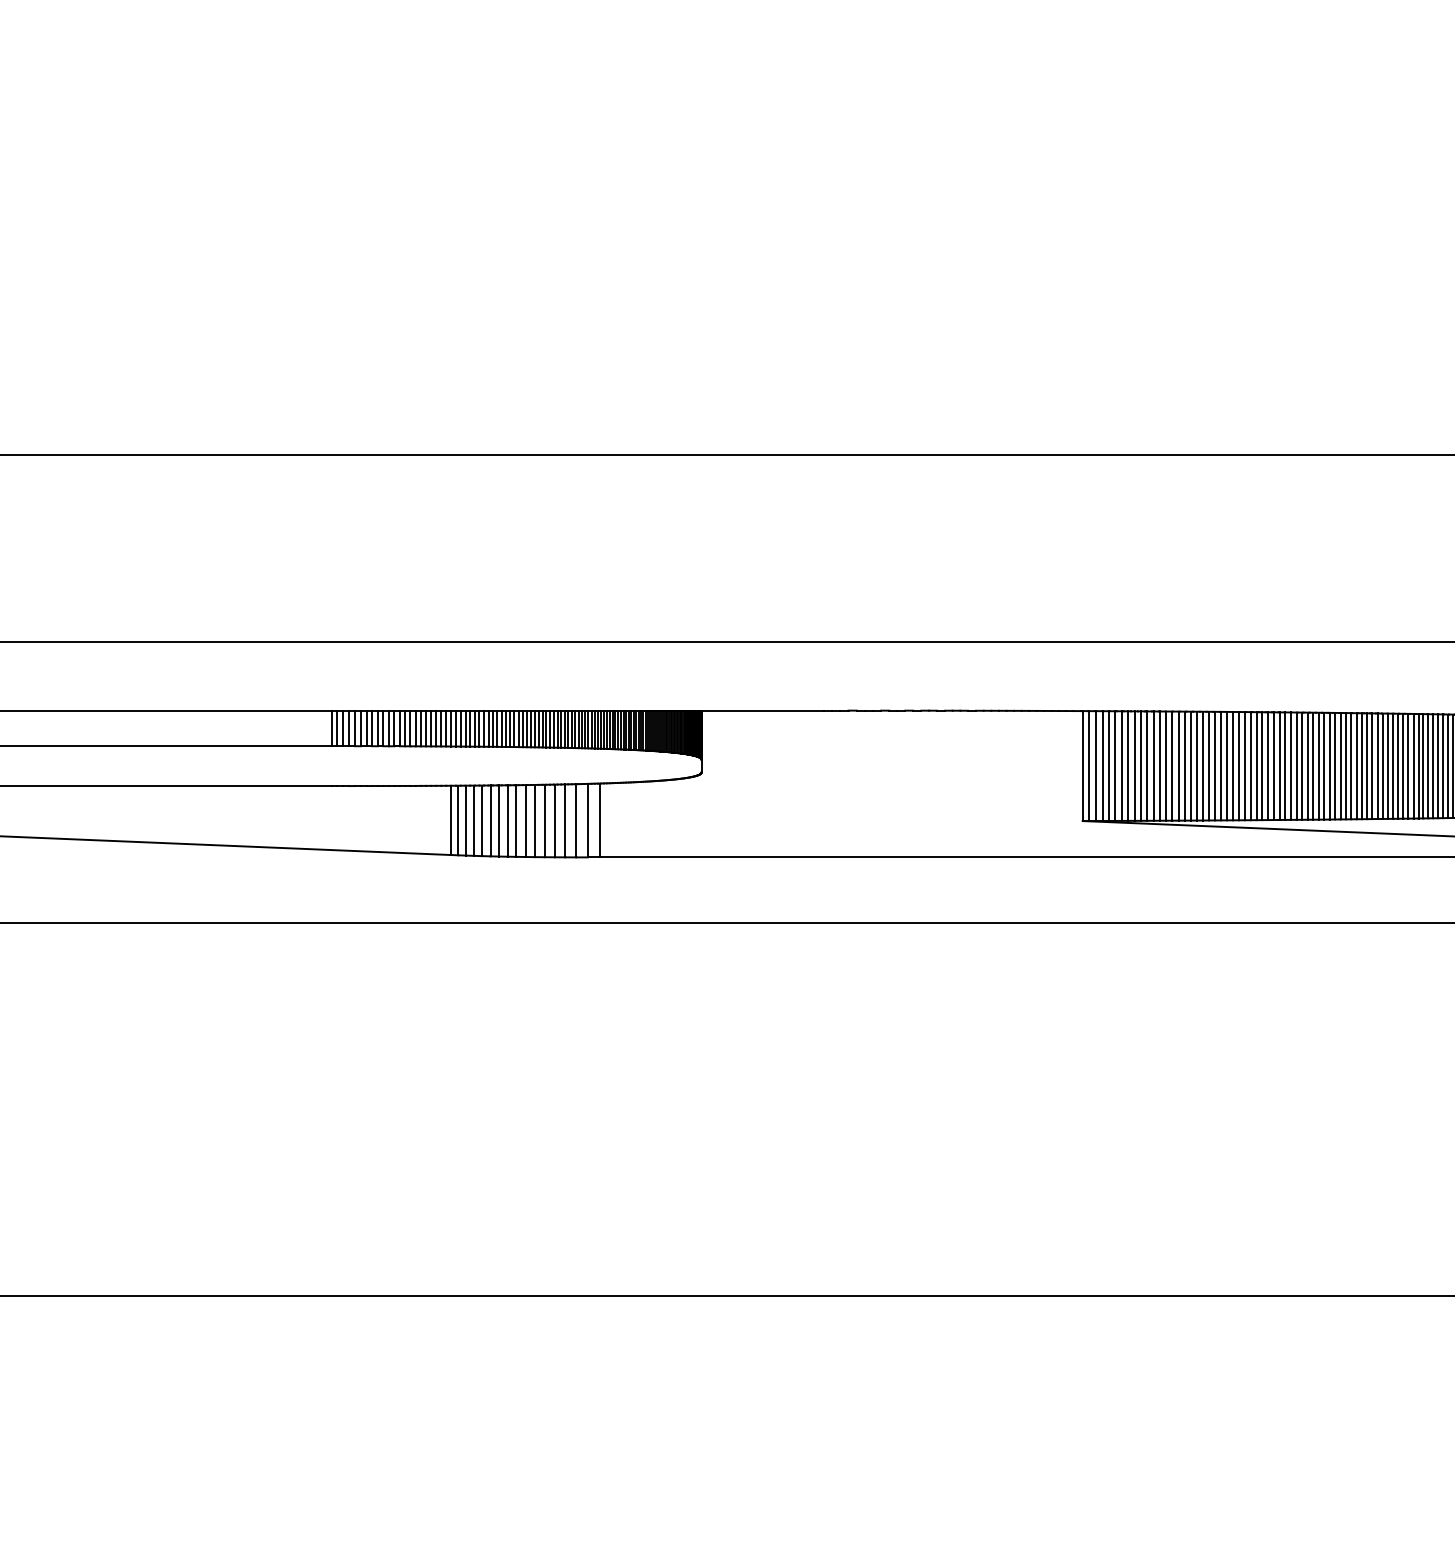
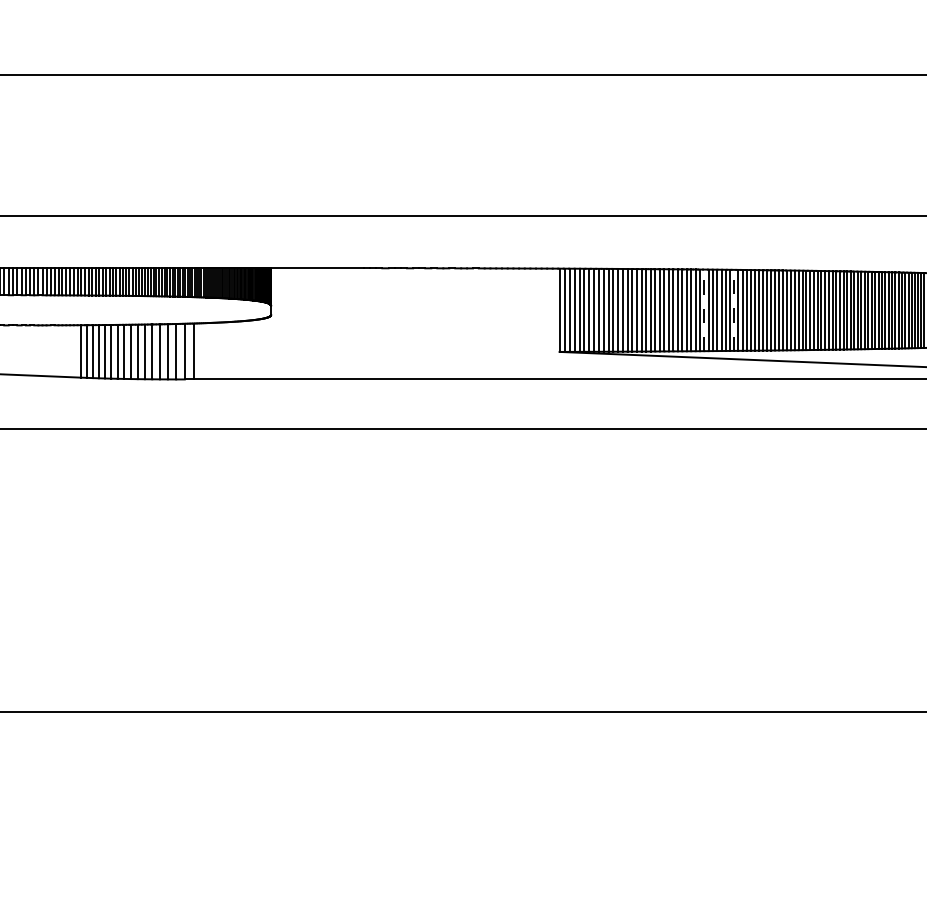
line: (1273, 766) -> (704, 310), solid -> dashed
line: (1313, 766) -> (734, 310), solid -> dashed

